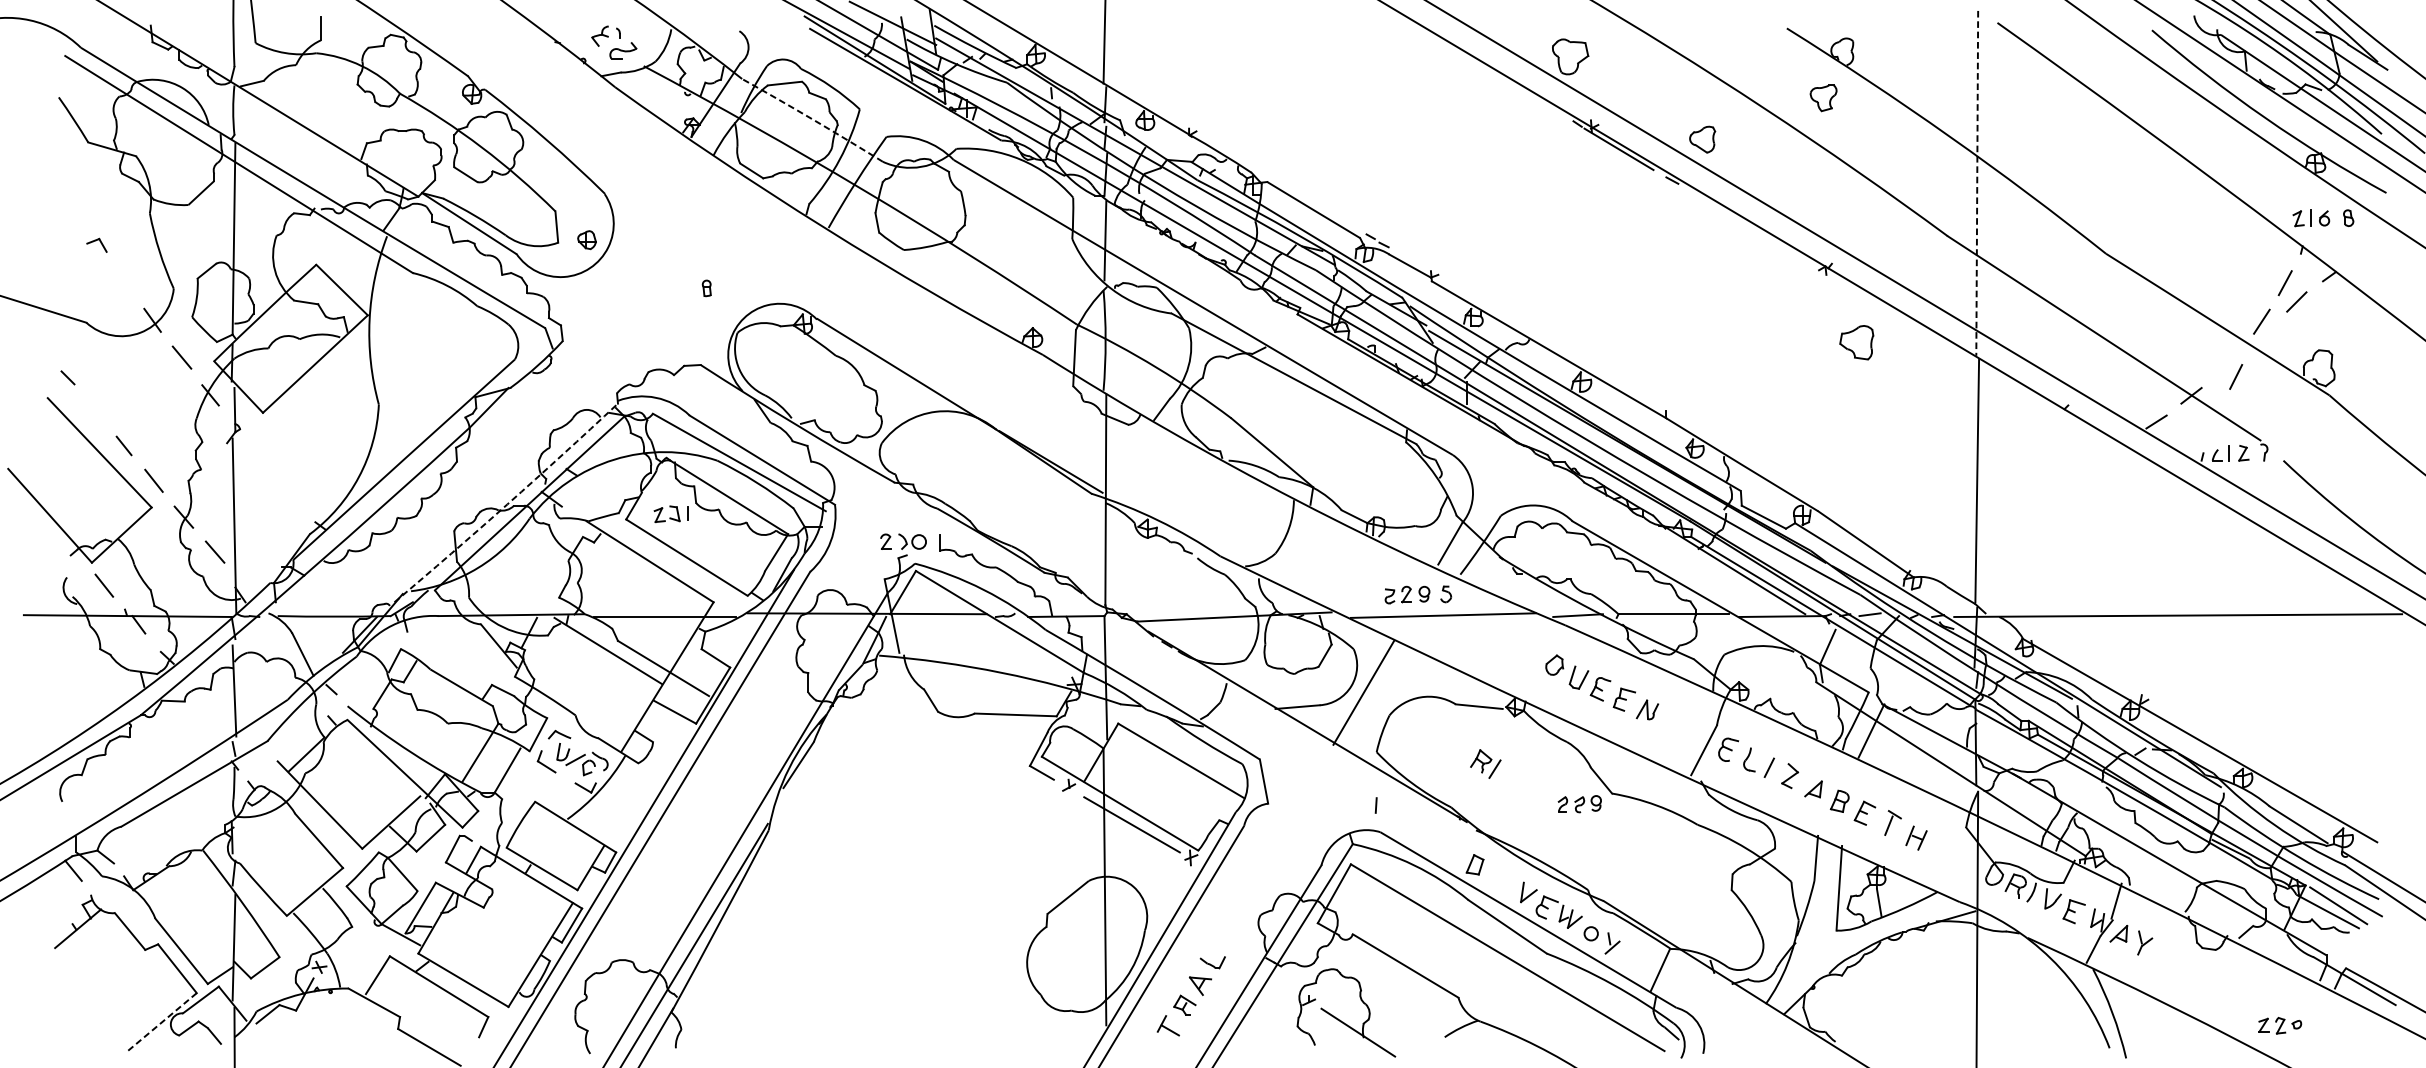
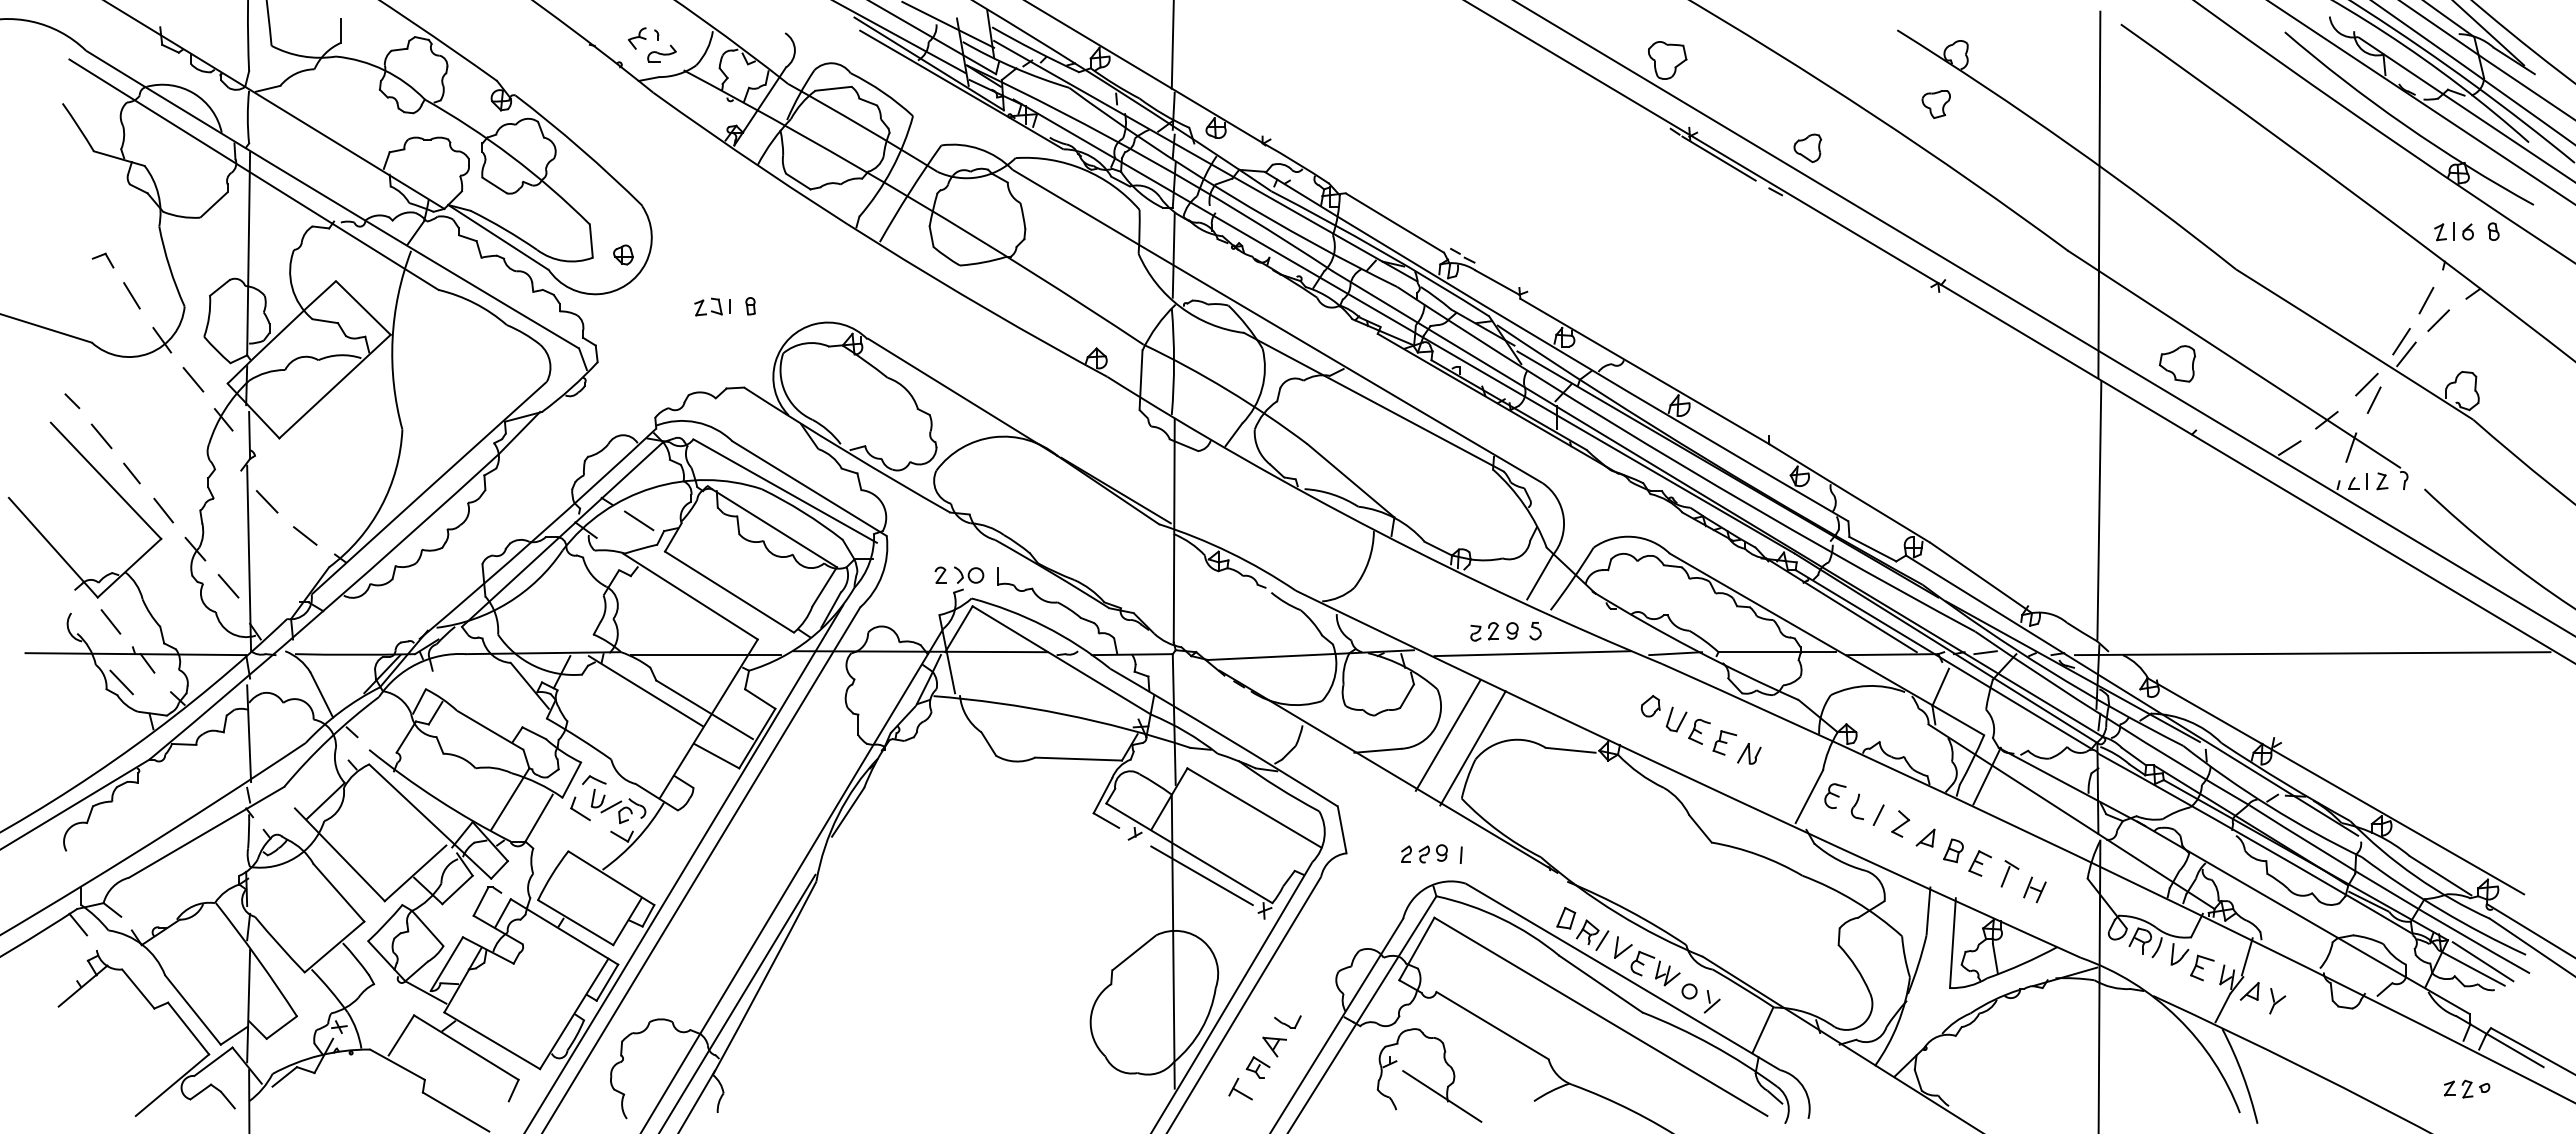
arc: (813, 120) -> (863, 127), dashed -> solid
line: (1977, 184) -> (2099, 195), dashed -> solid
line: (123, 278) -> (131, 295), added
line: (2266, 333) -> (2406, 354), added
part: (1856, 342) -> (2177, 363), moved
line: (2228, 362) -> (2366, 384), added
line: (95, 411) -> (101, 436), added
line: (2214, 421) -> (2351, 447), added
line: (250, 472) -> (266, 501), added
line: (602, 490) -> (639, 520), added
line: (287, 504) -> (305, 535), added
arc: (507, 504) -> (538, 535), dashed -> solid
part: (670, 513) -> (712, 306), moved
line: (114, 642) -> (121, 682), added
line: (1386, 704) -> (1472, 748), added
part: (1485, 763) -> (1592, 934), moved
part: (1579, 803) -> (1424, 853), moved
line: (162, 1022) -> (172, 1085), dashed -> solid
part: (2280, 1025) -> (2467, 1088), moved

